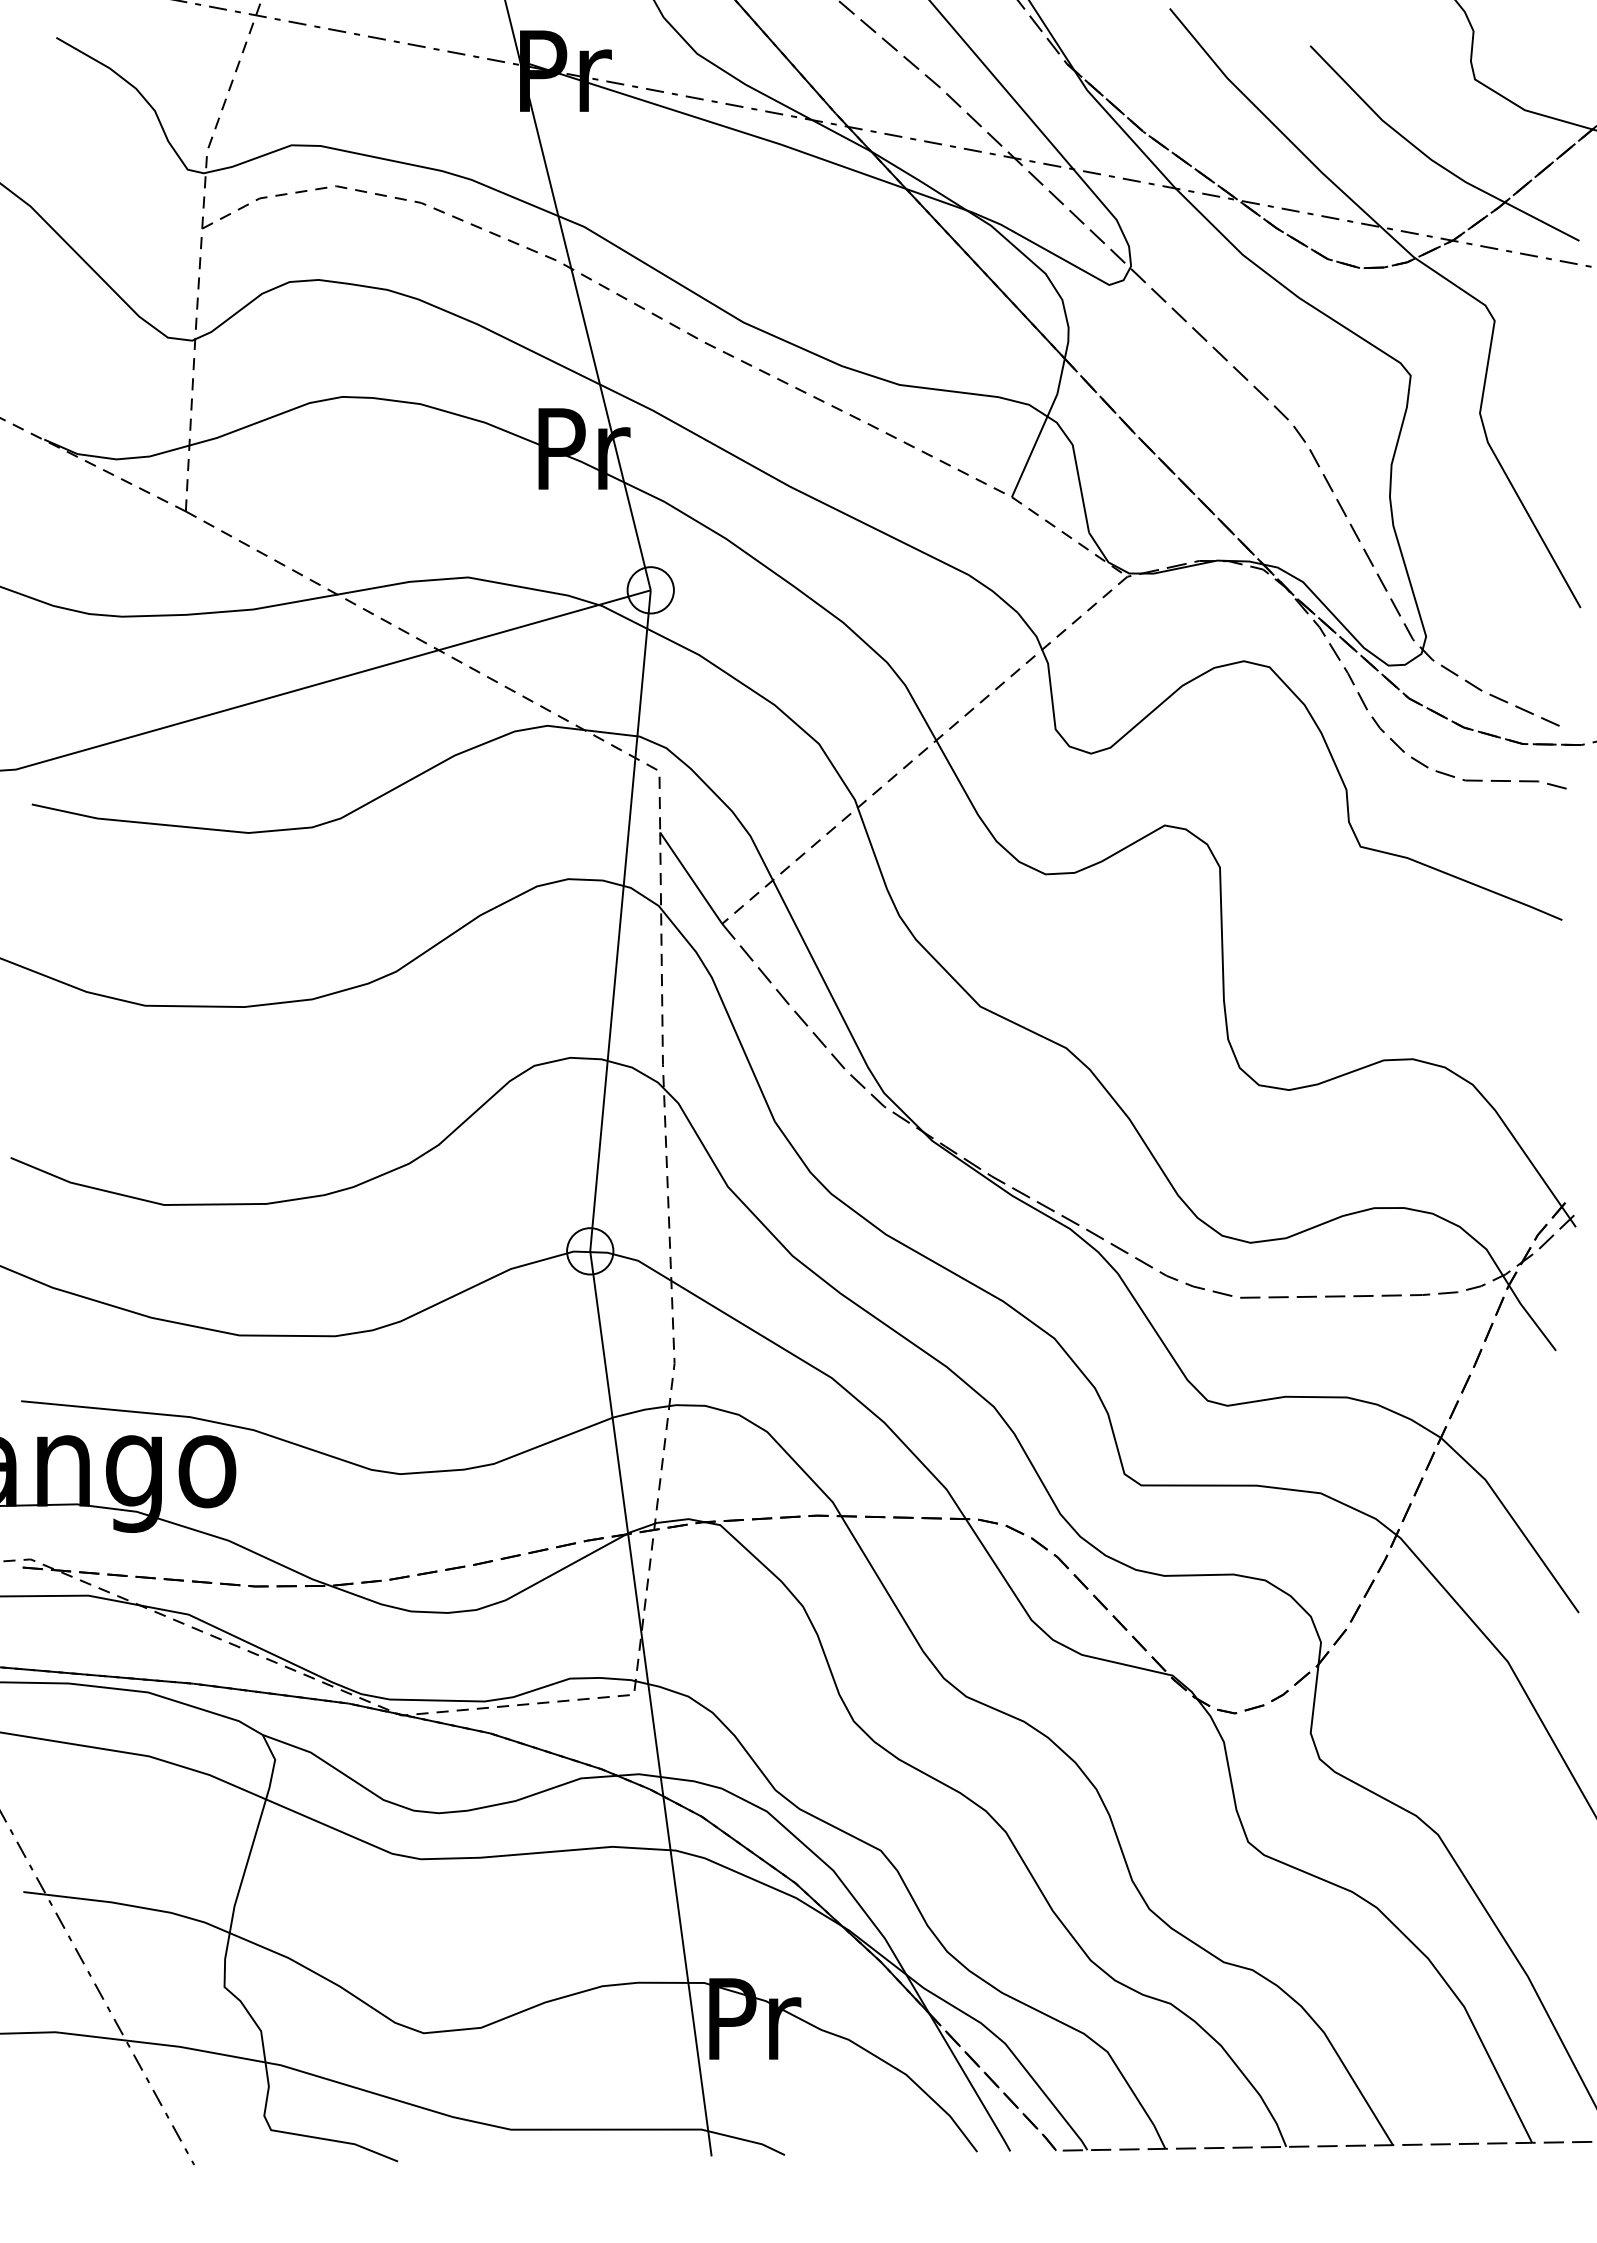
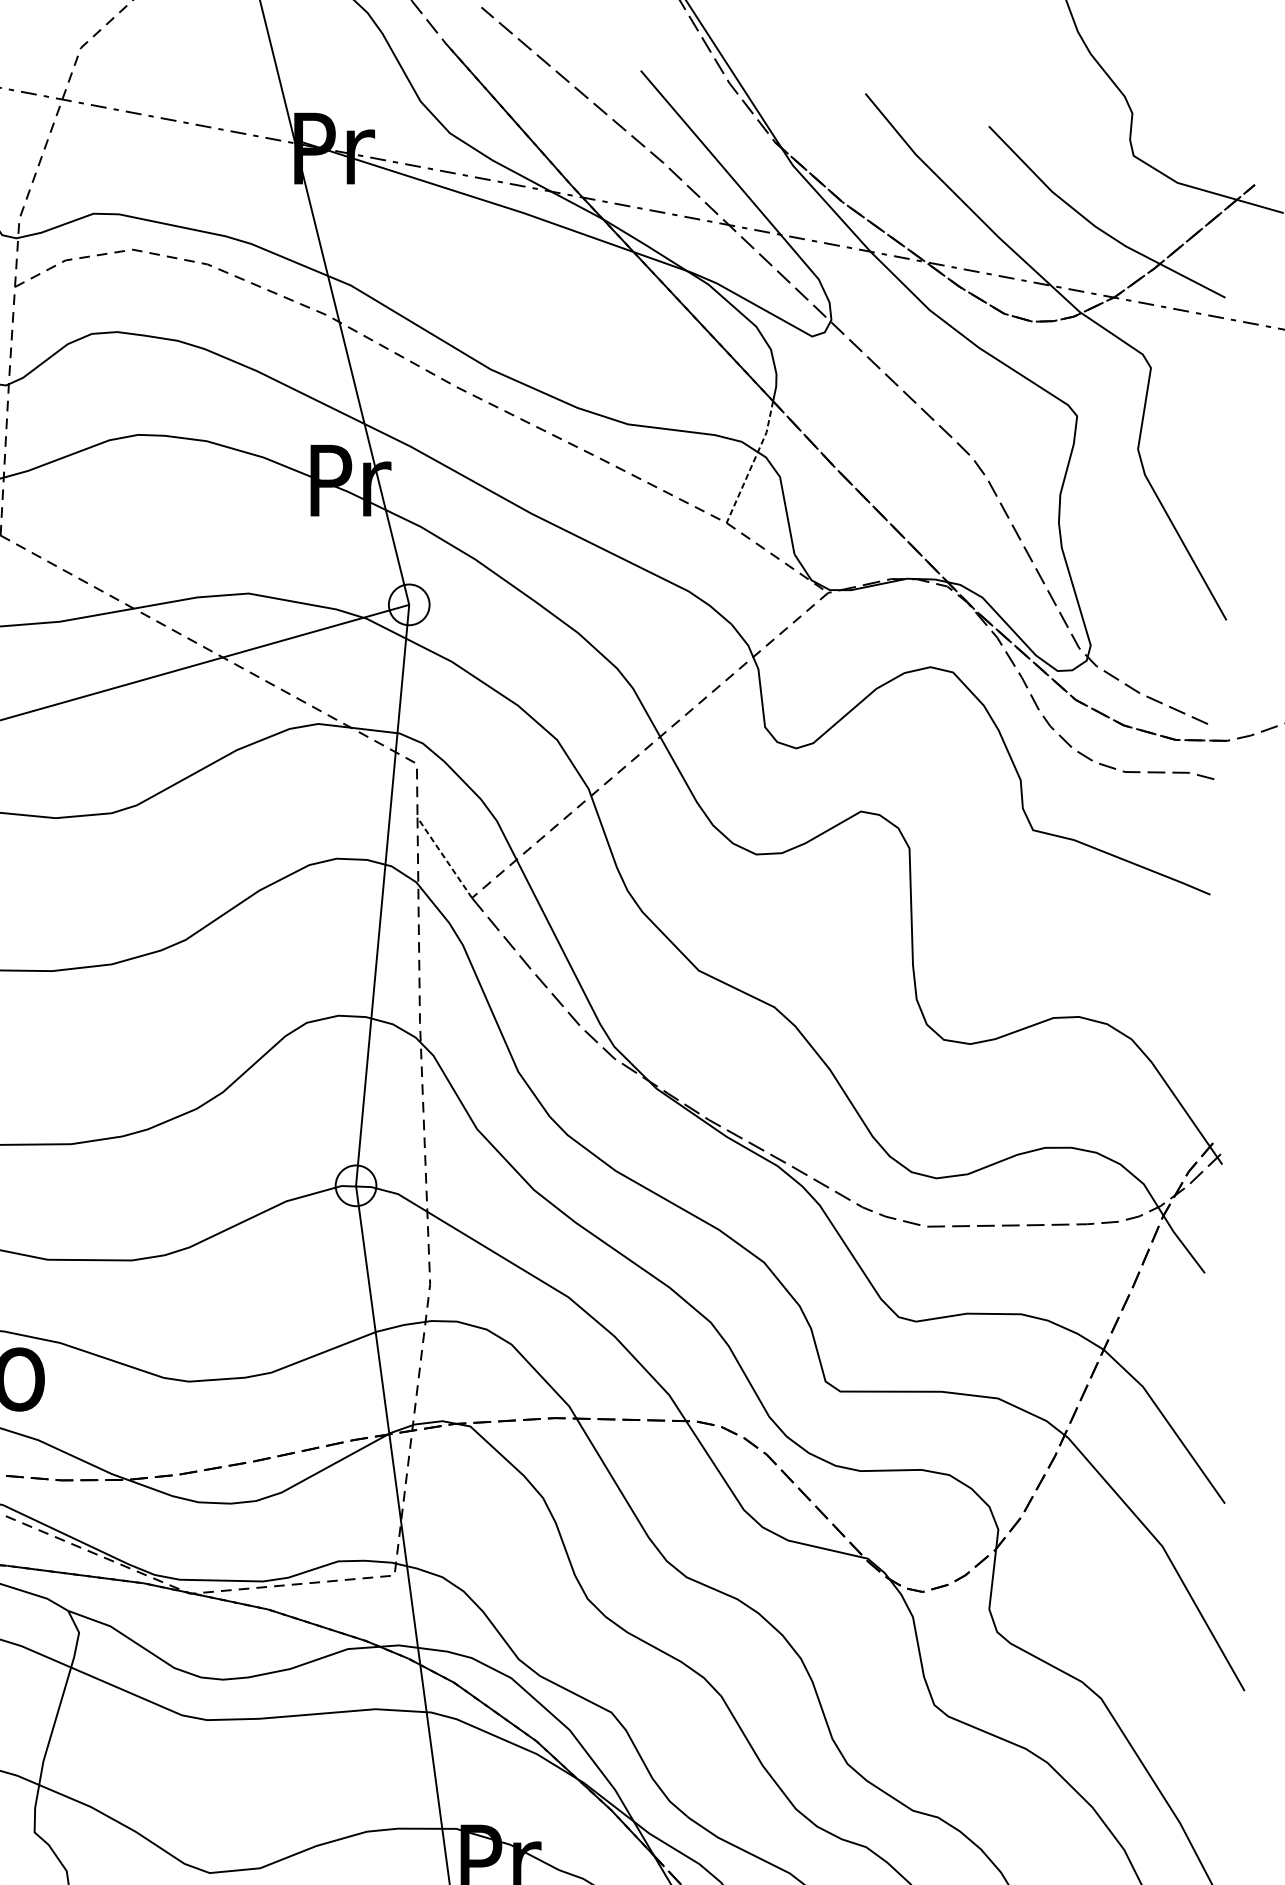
line: (1042, 428) -> (753, 462), solid -> dashed
line: (690, 877) -> (444, 857), solid -> dashed

